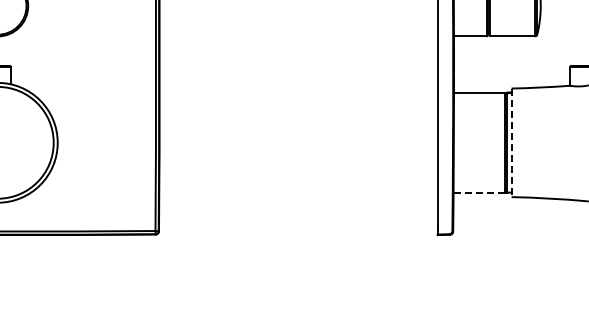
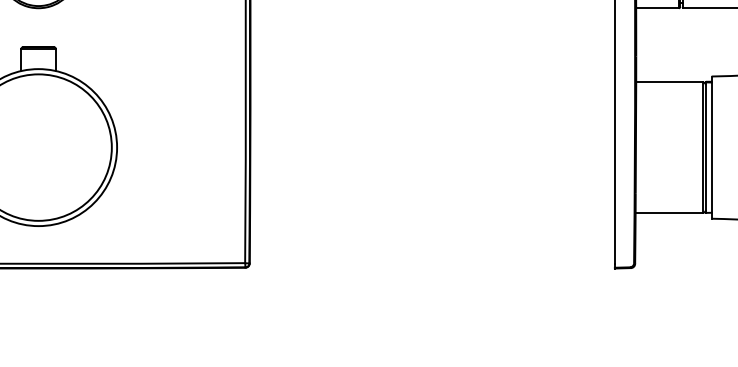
line: (511, 143) -> (711, 148), dashed -> solid
line: (479, 192) -> (669, 212), dashed -> solid

